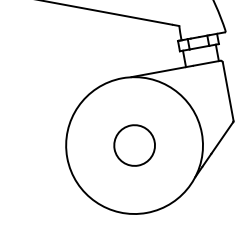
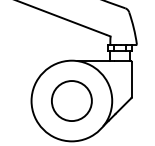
circle: (133, 144) -> (71, 100), size x1.67

